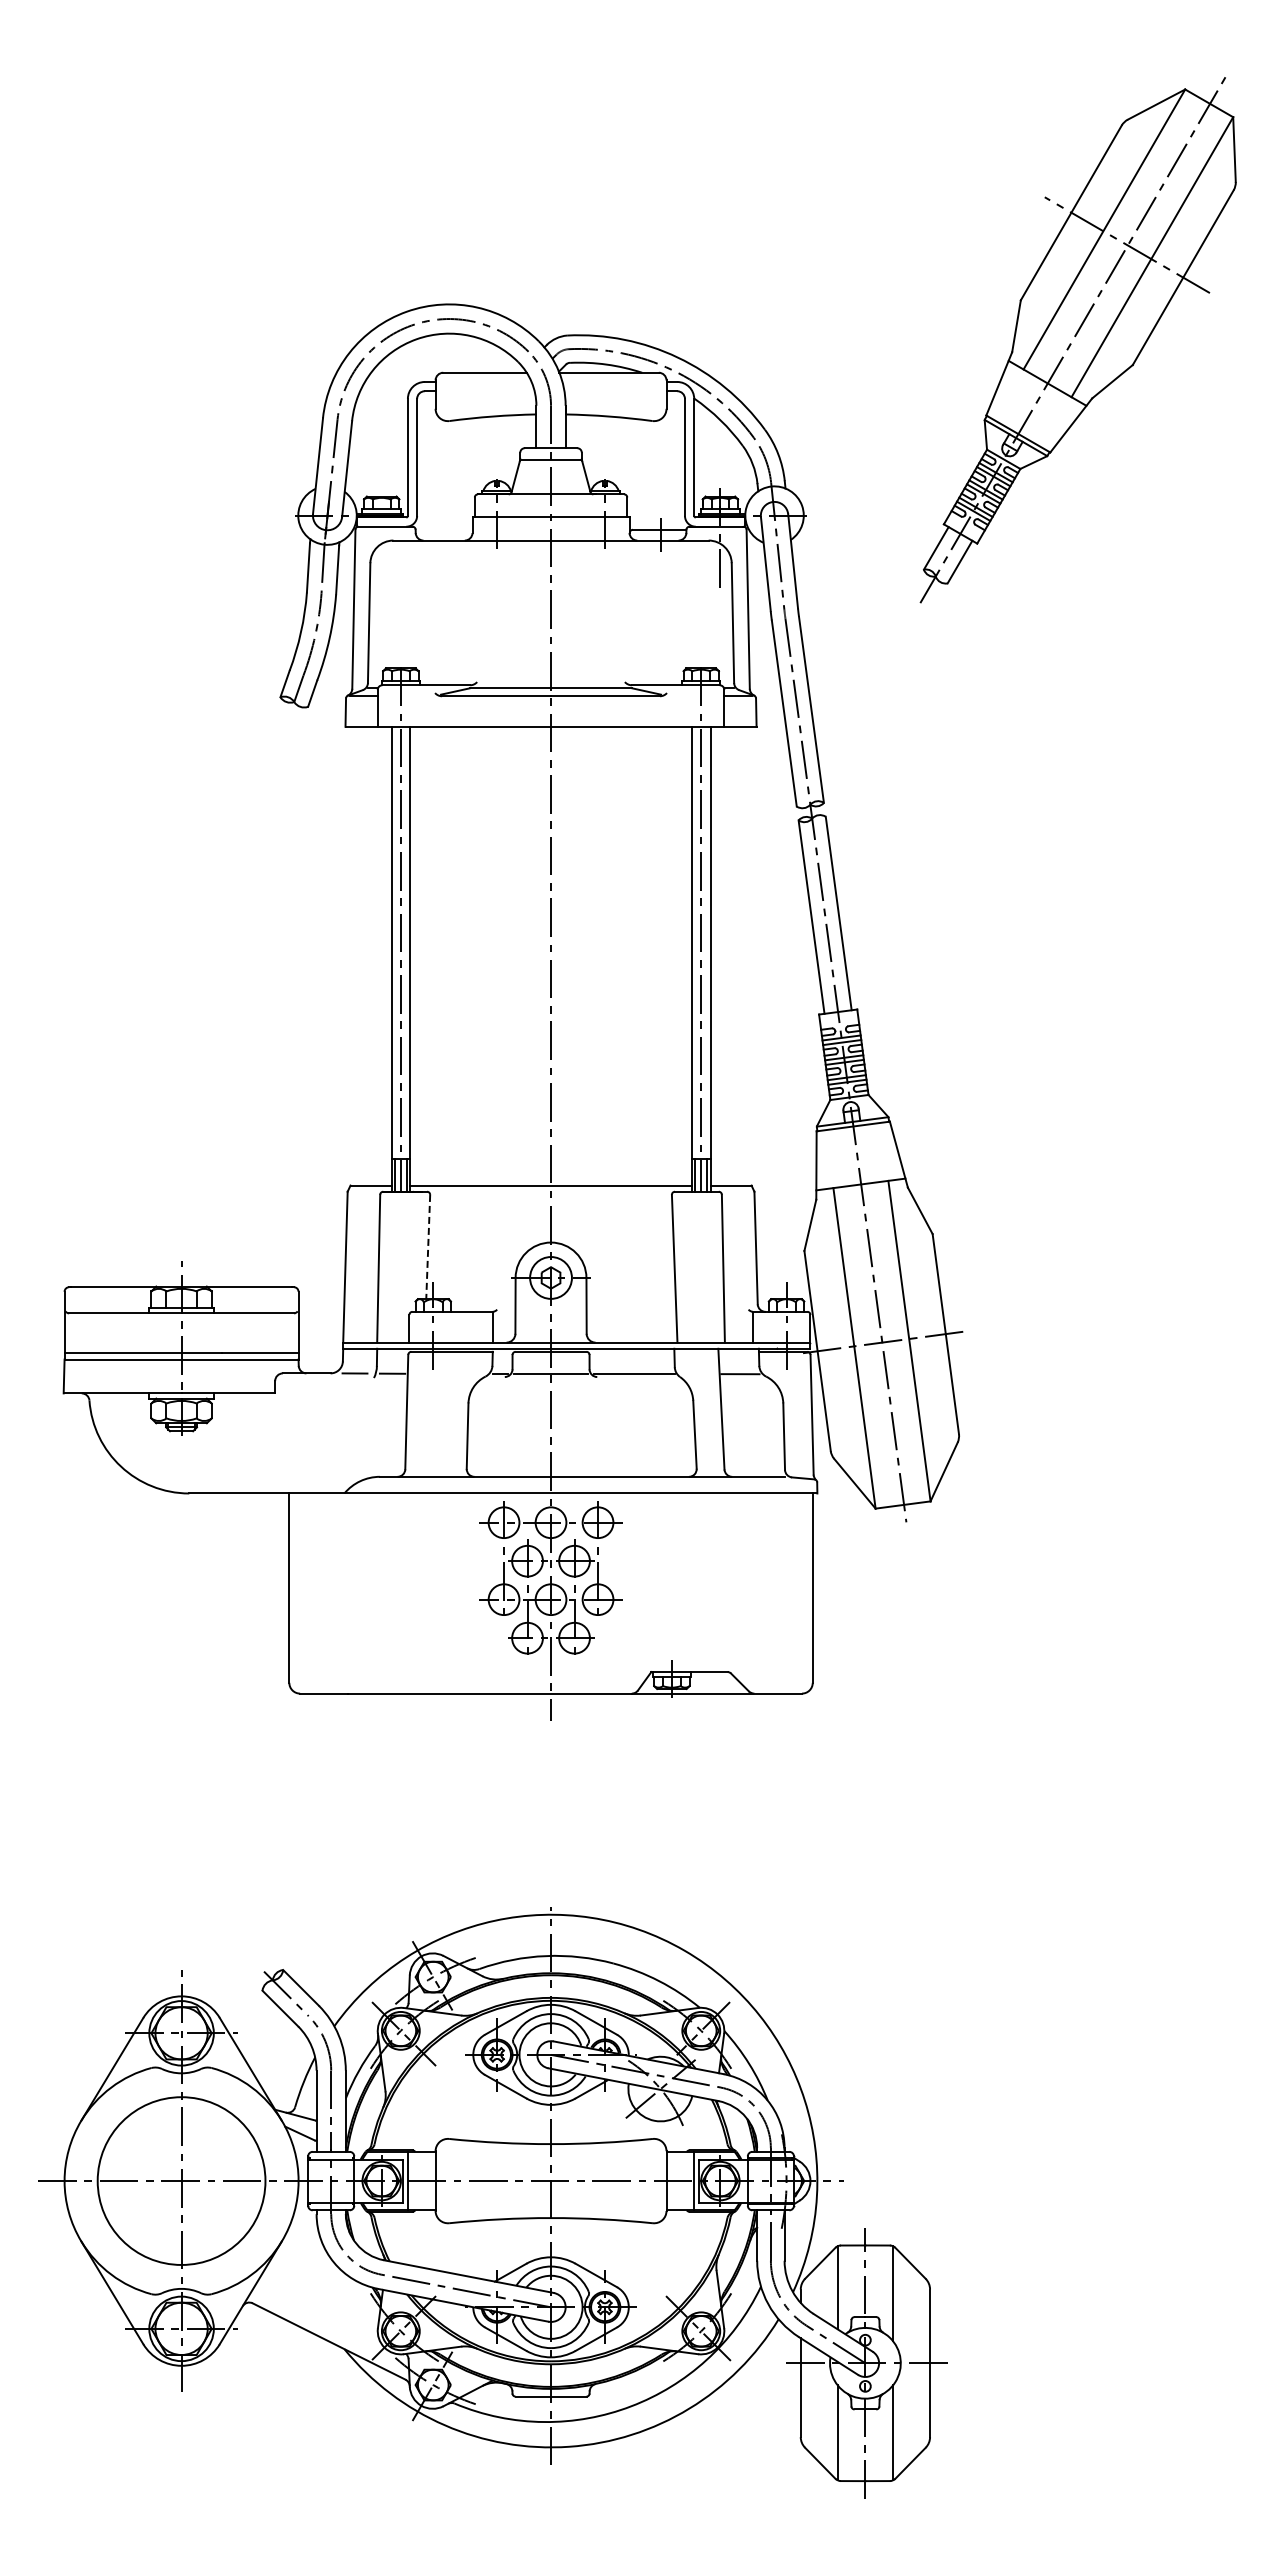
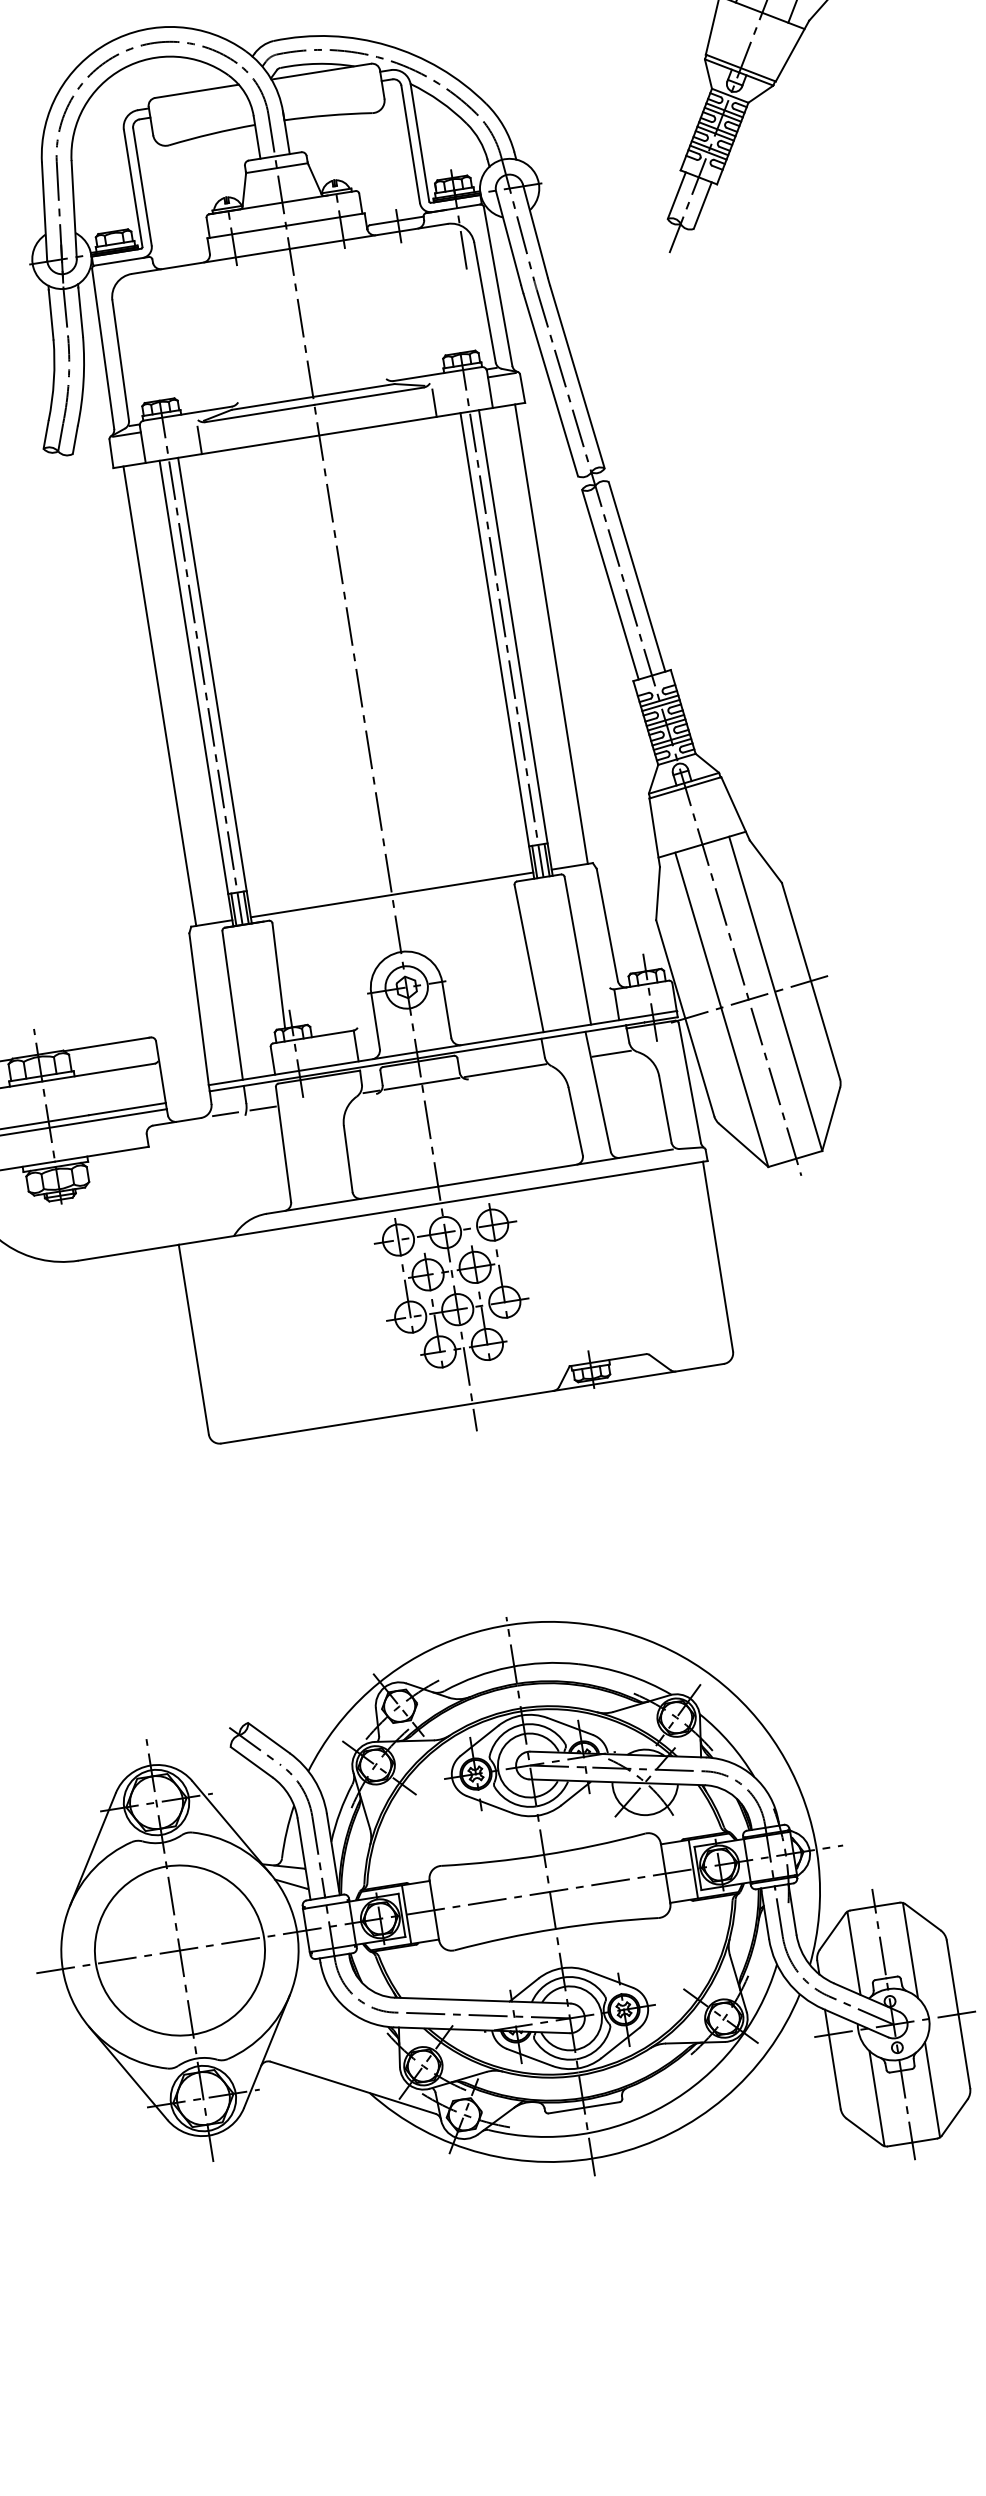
line: (433, 712) -> (199, 439), added
line: (668, 712) -> (434, 402), added
line: (355, 955) -> (159, 695), added
line: (746, 955) -> (551, 633), added
line: (428, 1247) -> (279, 976), dashed -> solid

